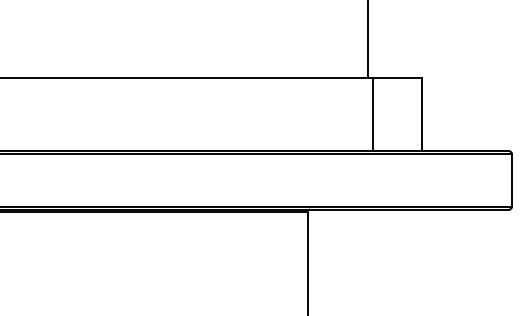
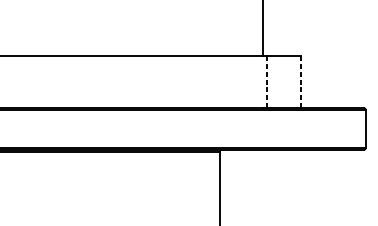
line: (373, 114) -> (266, 81), solid -> dashed
line: (421, 114) -> (301, 81), solid -> dashed

